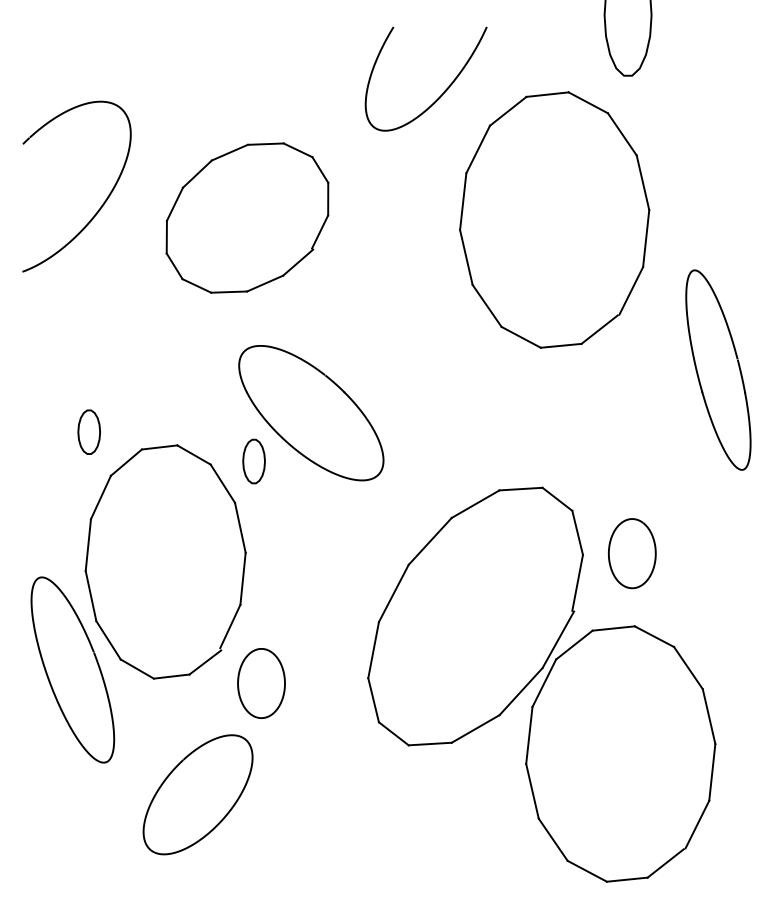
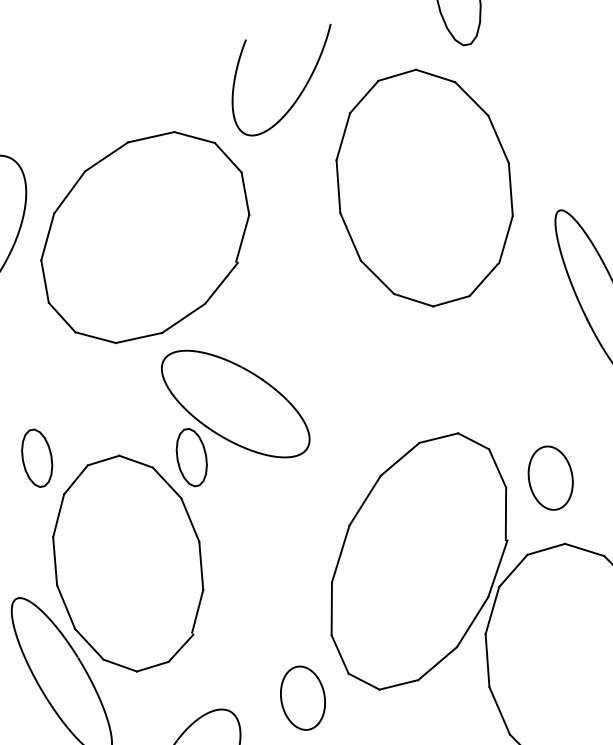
part: (247, 217) -> (145, 236), size x1.43
part: (88, 432) -> (36, 458), size x1.43
part: (253, 461) -> (191, 457), size x1.43
curve: (239, 680) -> (282, 699), moved

